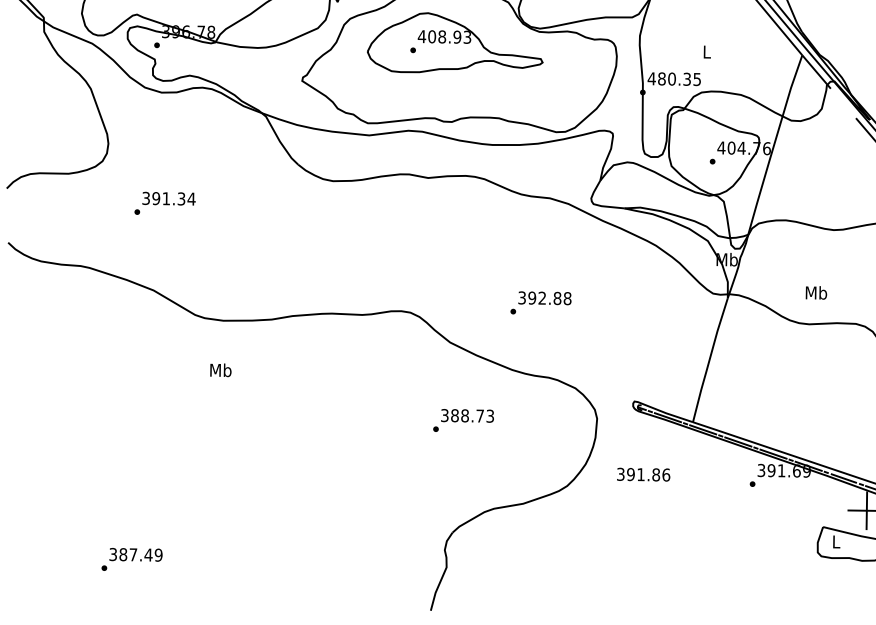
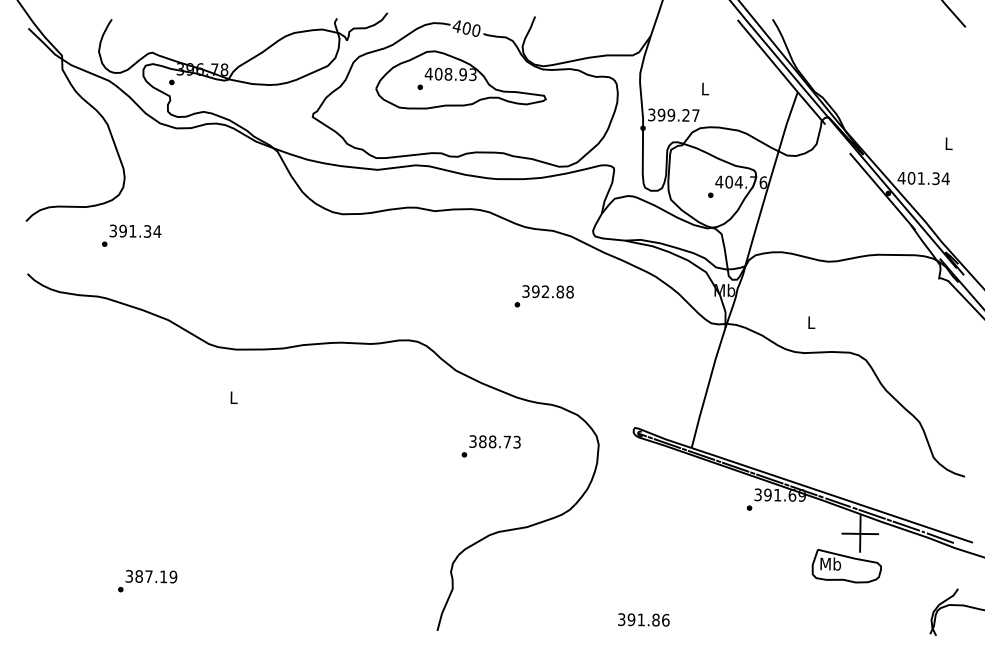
text: (674, 78) -> (673, 114), 480.35 -> 399.27
text: (164, 203) -> (131, 235), moved
text: (816, 292) -> (811, 322), Mb -> L
text: (540, 303) -> (543, 296), moved
text: (220, 370) -> (233, 397), Mb -> L
text: (462, 420) -> (490, 446), moved
text: (643, 474) -> (643, 619), moved
text: (836, 541) -> (830, 563), L -> Mb
text: (148, 554) -> (163, 576), 387.49 -> 387.19

